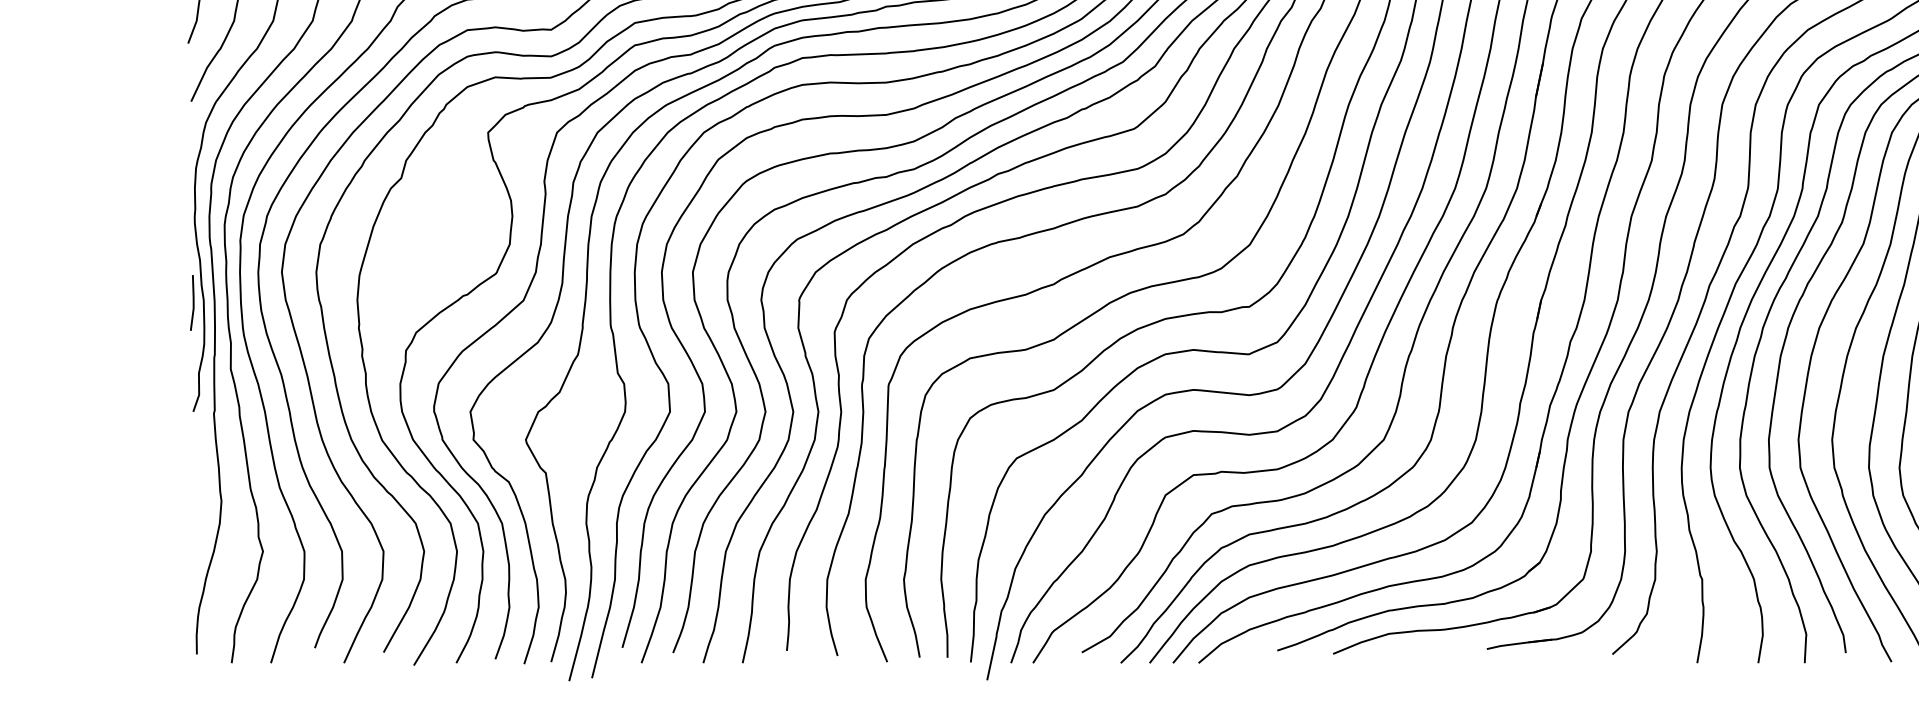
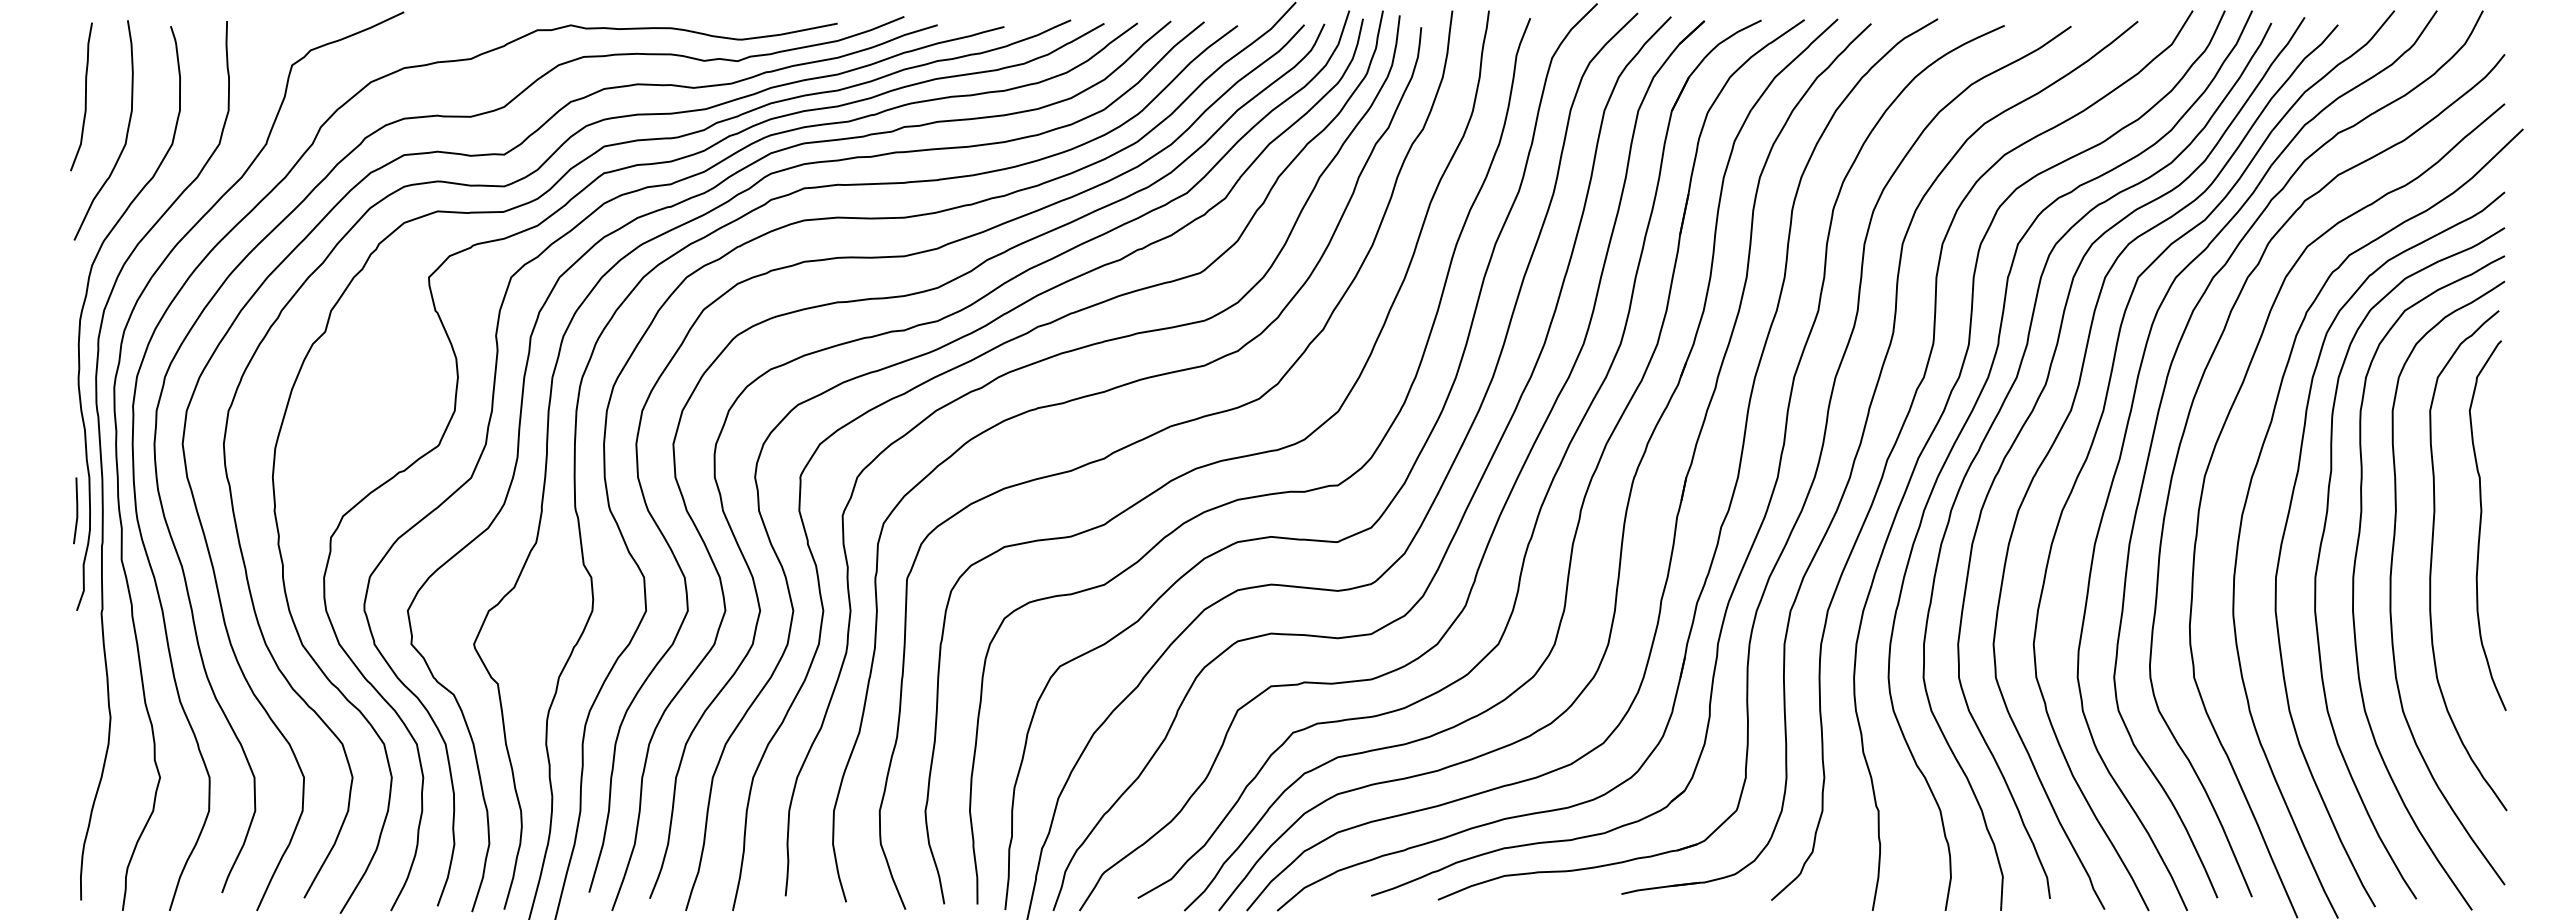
line: (192, 302) -> (76, 510), moved

